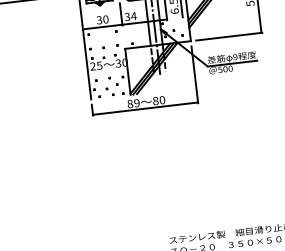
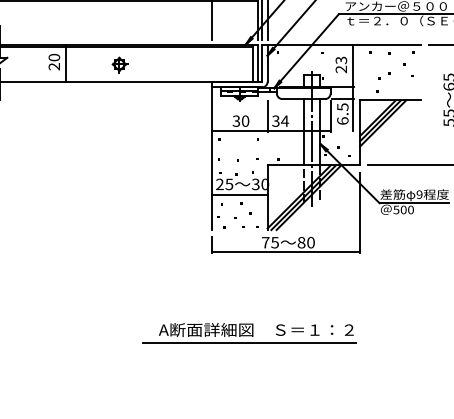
line: (107, 72) -> (239, 194), added
text: (132, 103) -> (269, 242), 89 -> 75
part: (126, 169) -> (249, 333), added

